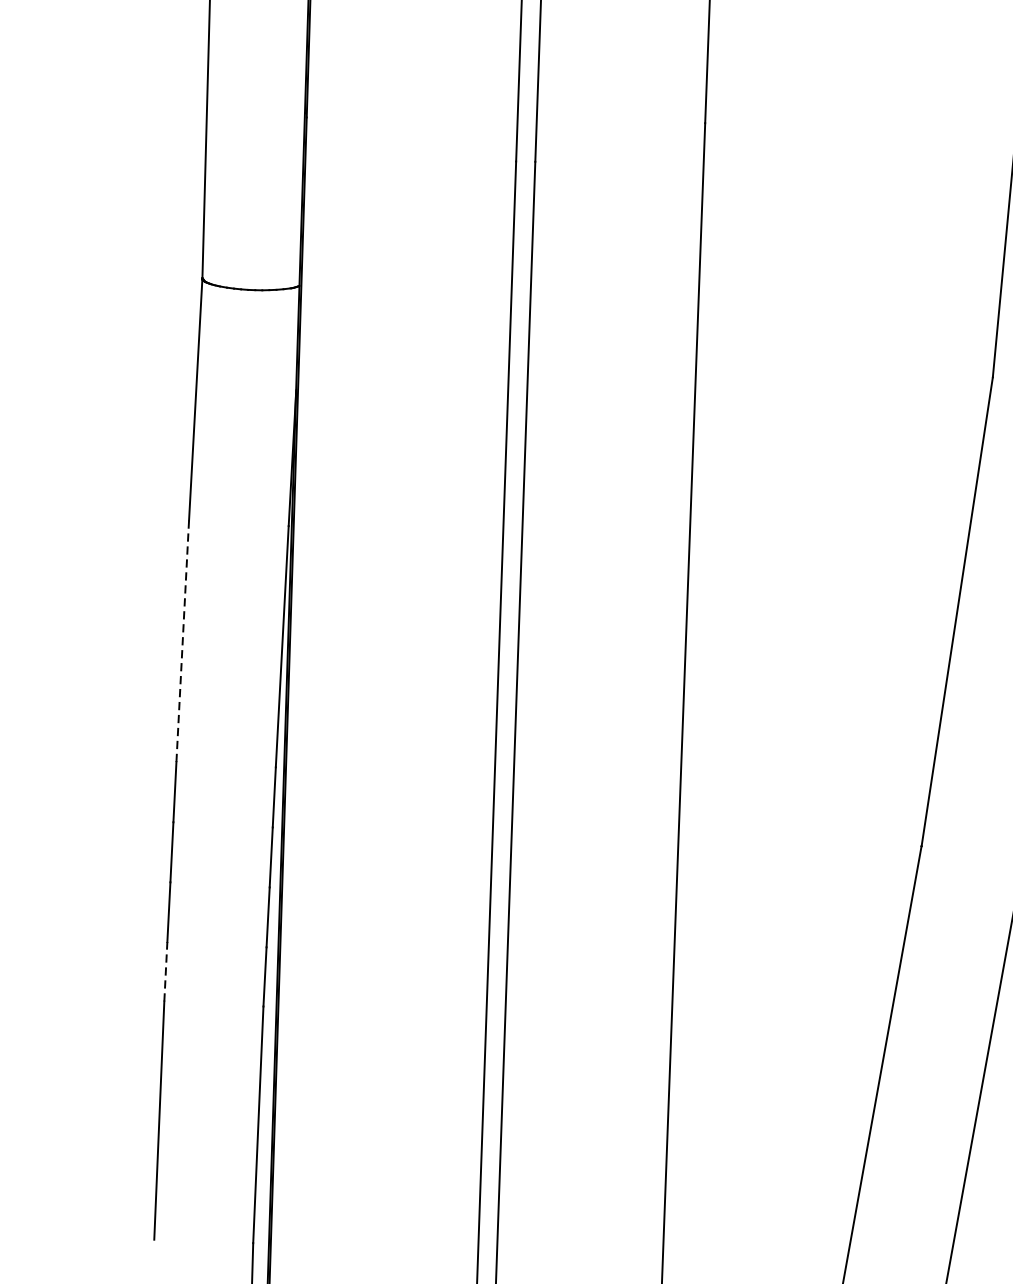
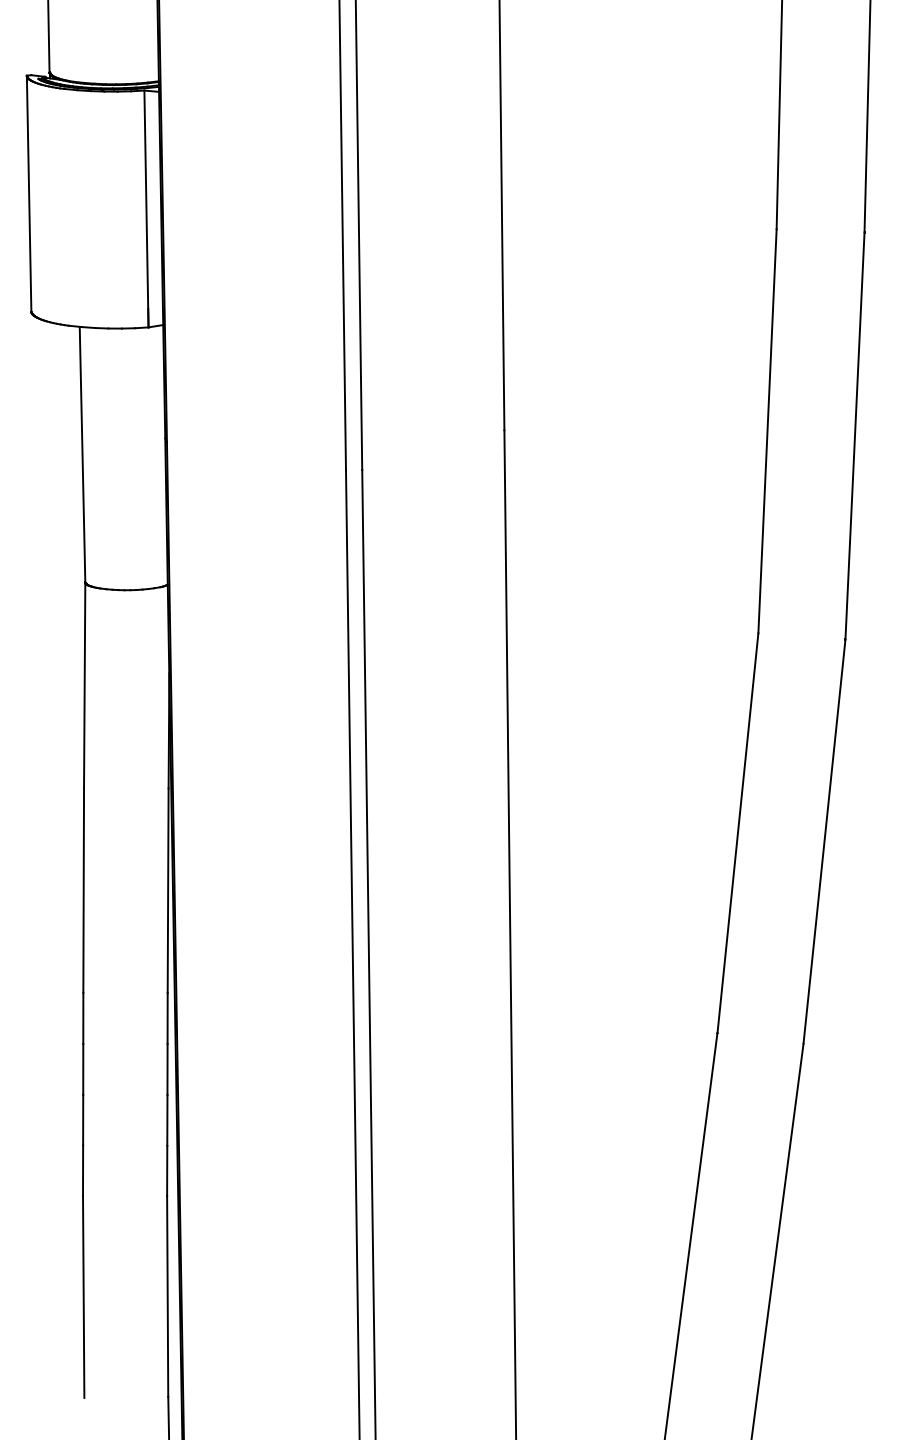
line: (182, 640) -> (83, 889), dashed -> solid
line: (166, 971) -> (83, 1170), dashed -> solid

